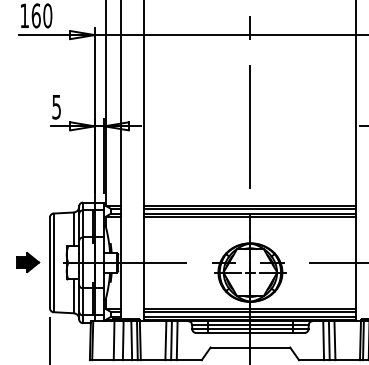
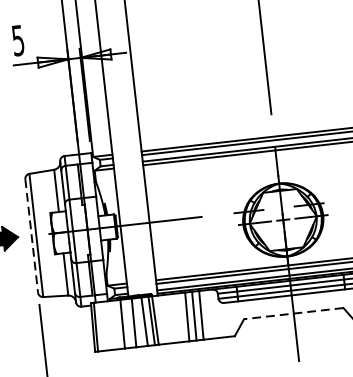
line: (49, 263) -> (31, 236), solid -> dashed
line: (250, 347) -> (293, 313), solid -> dashed

